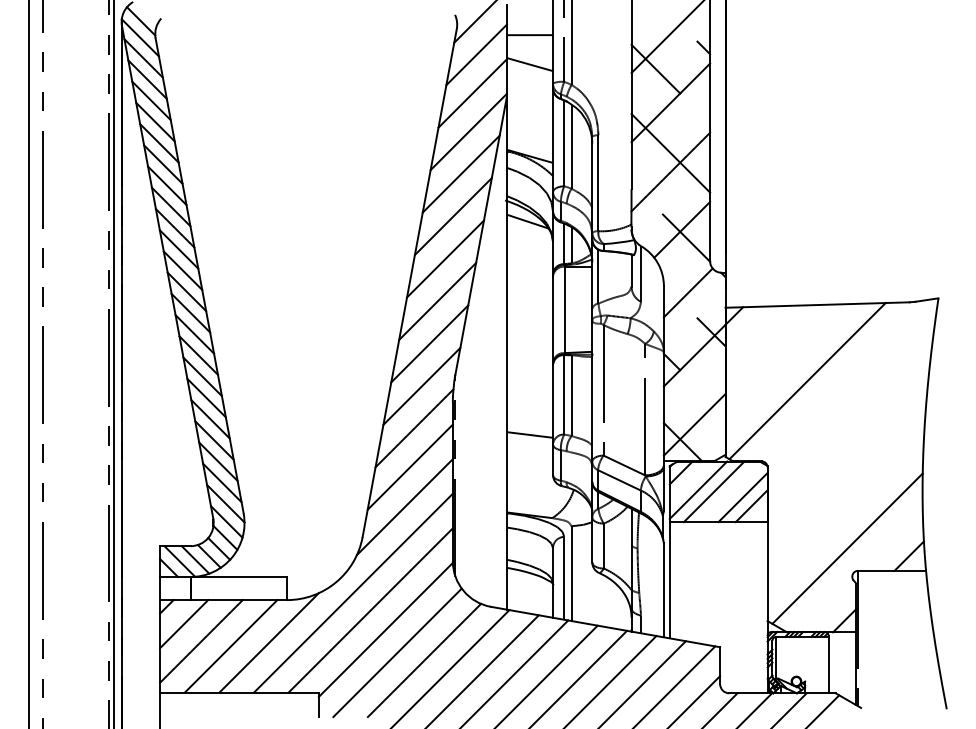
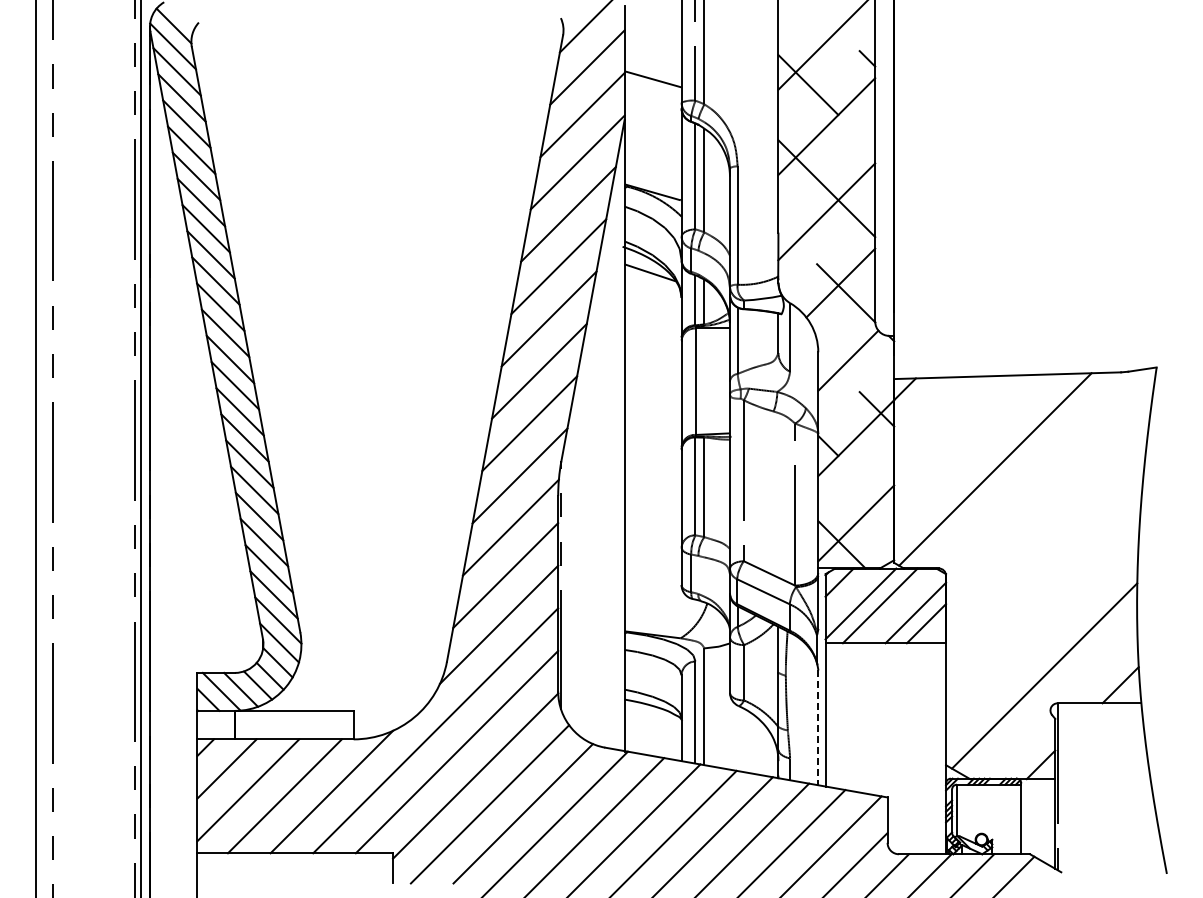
line: (529, 35) -> (652, 43), removed
line: (529, 434) -> (652, 535), removed
line: (664, 590) -> (818, 727), solid -> dashed

